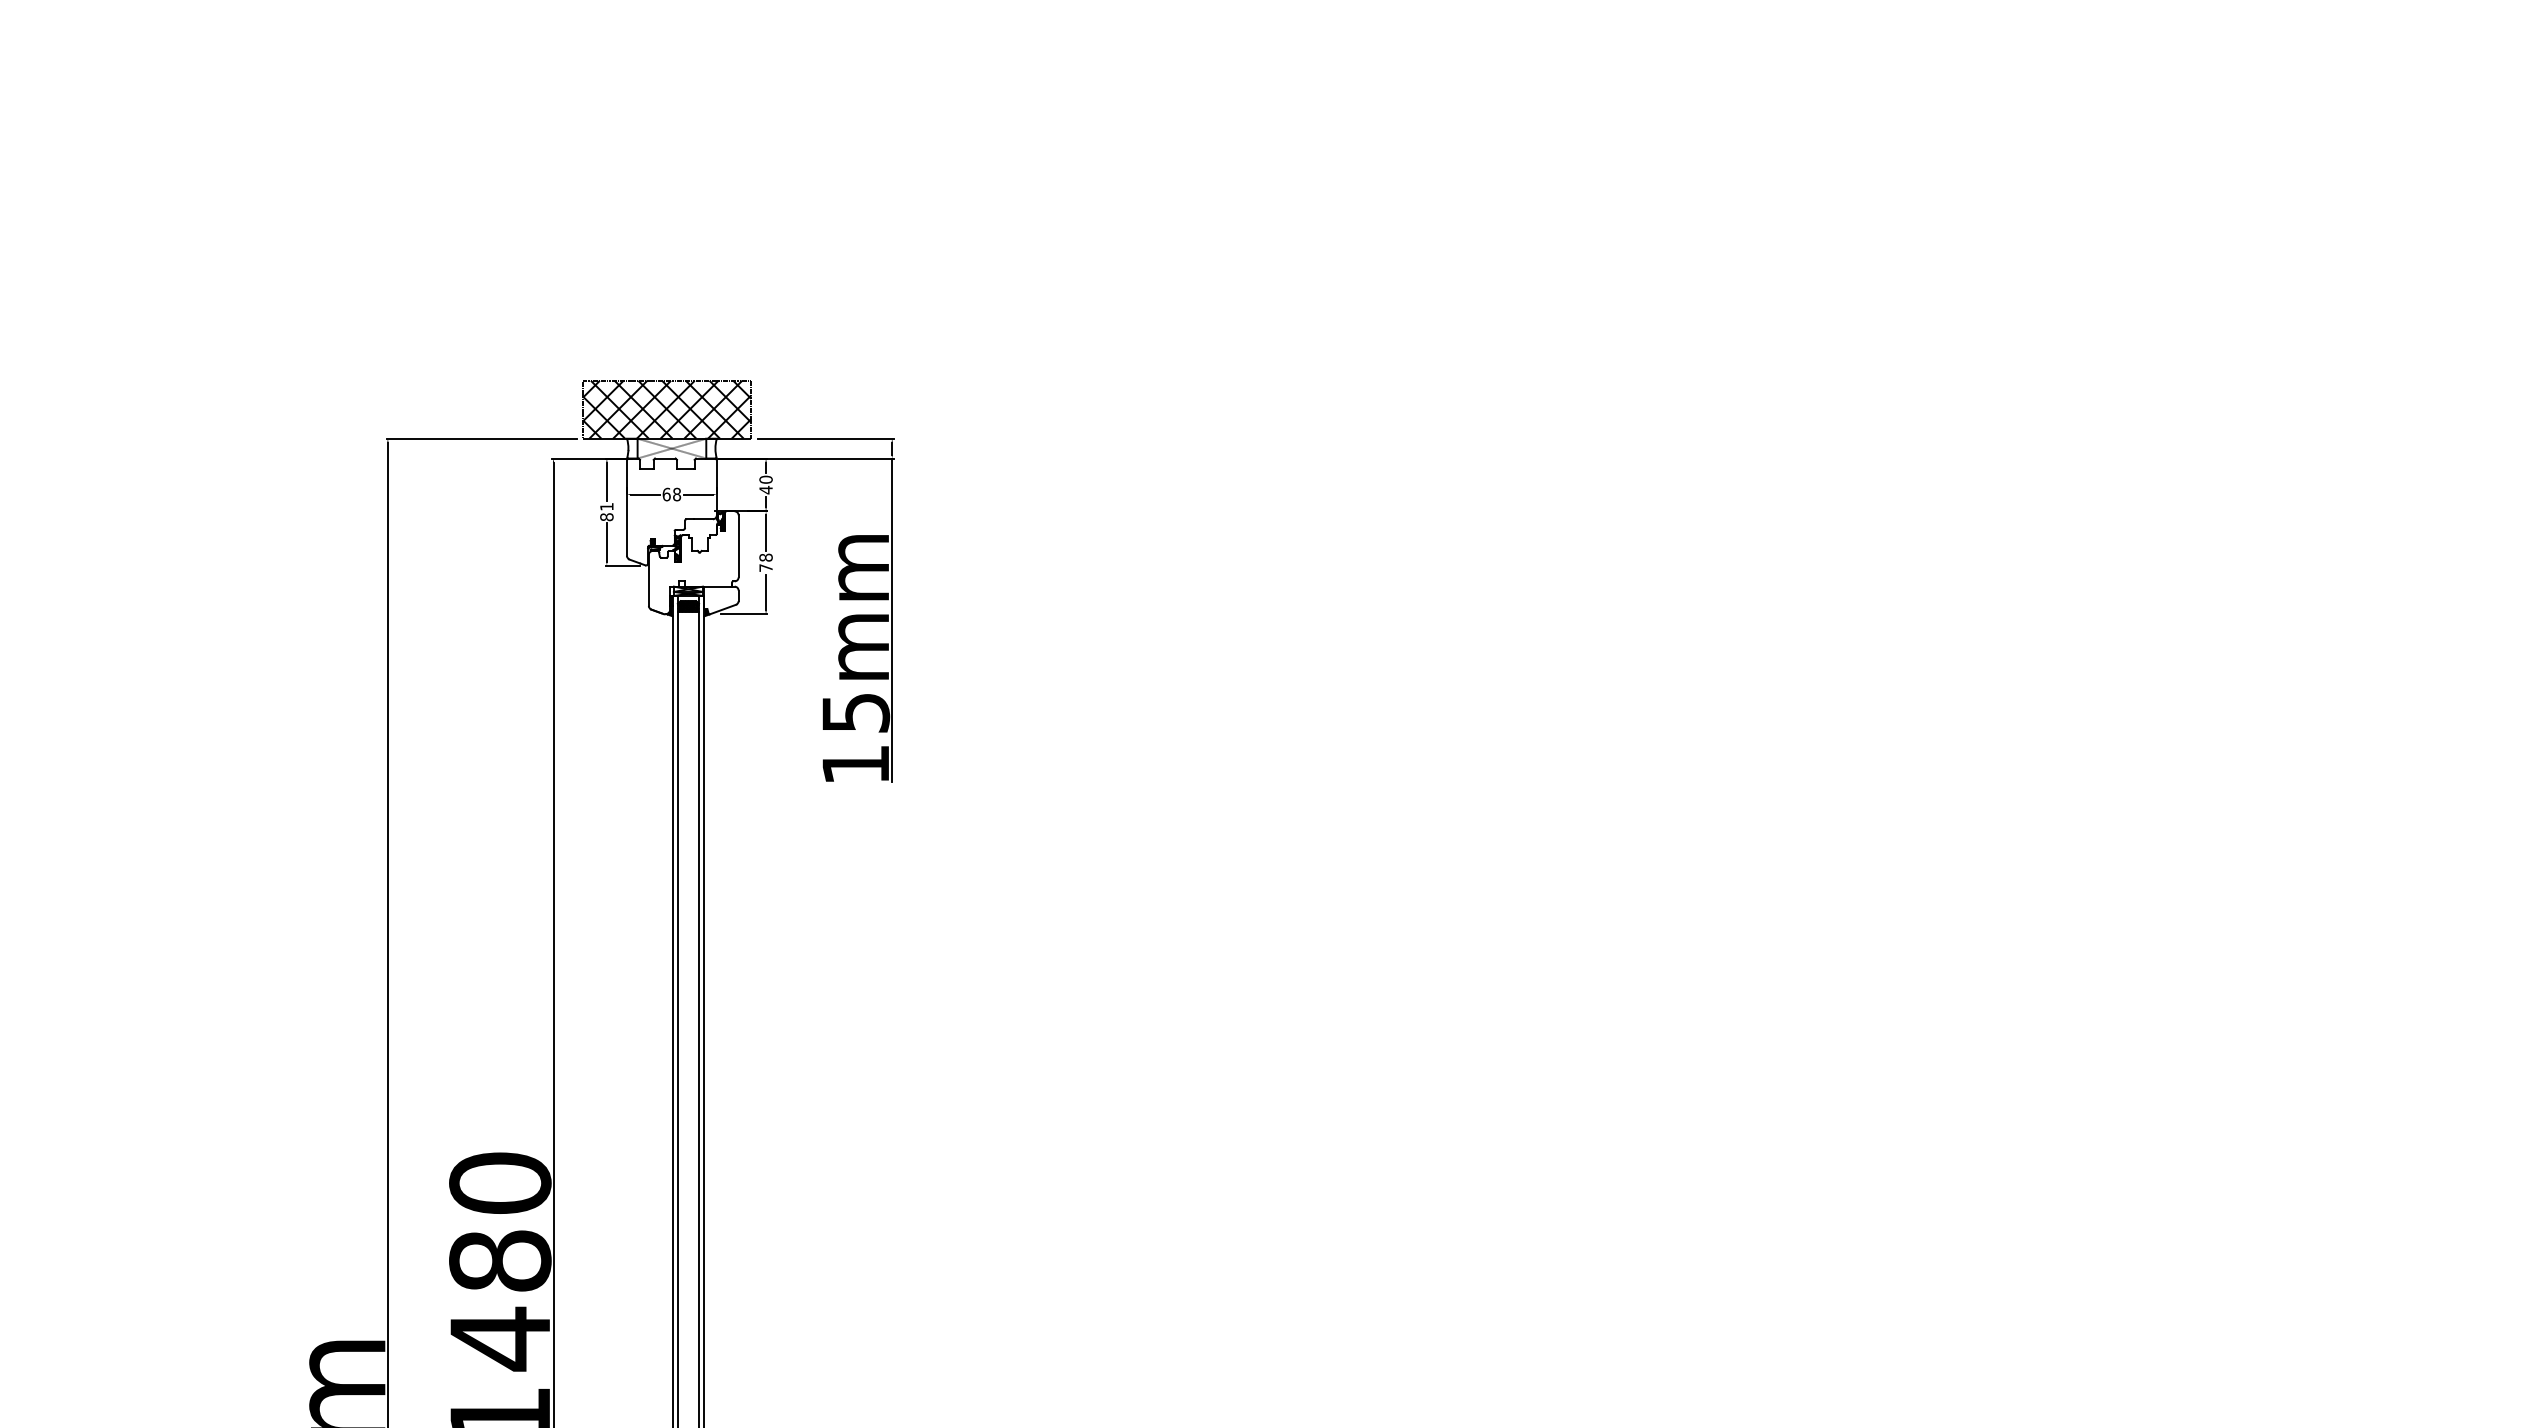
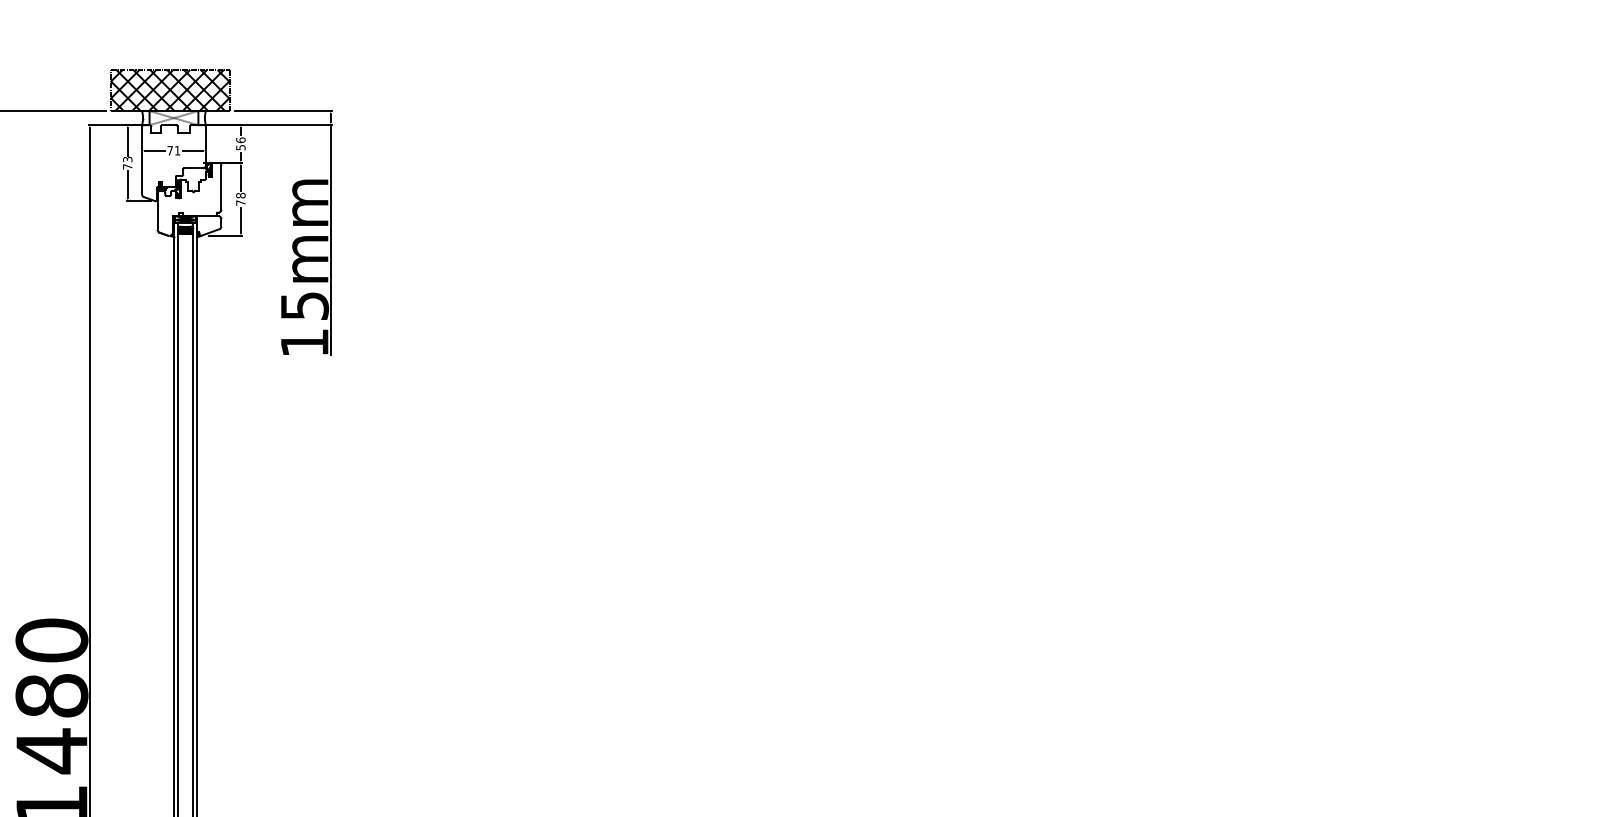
text: (765, 484) -> (240, 143), 40 -> 56
text: (671, 494) -> (173, 150), 68 -> 71
text: (606, 512) -> (127, 163), 81 -> 73

